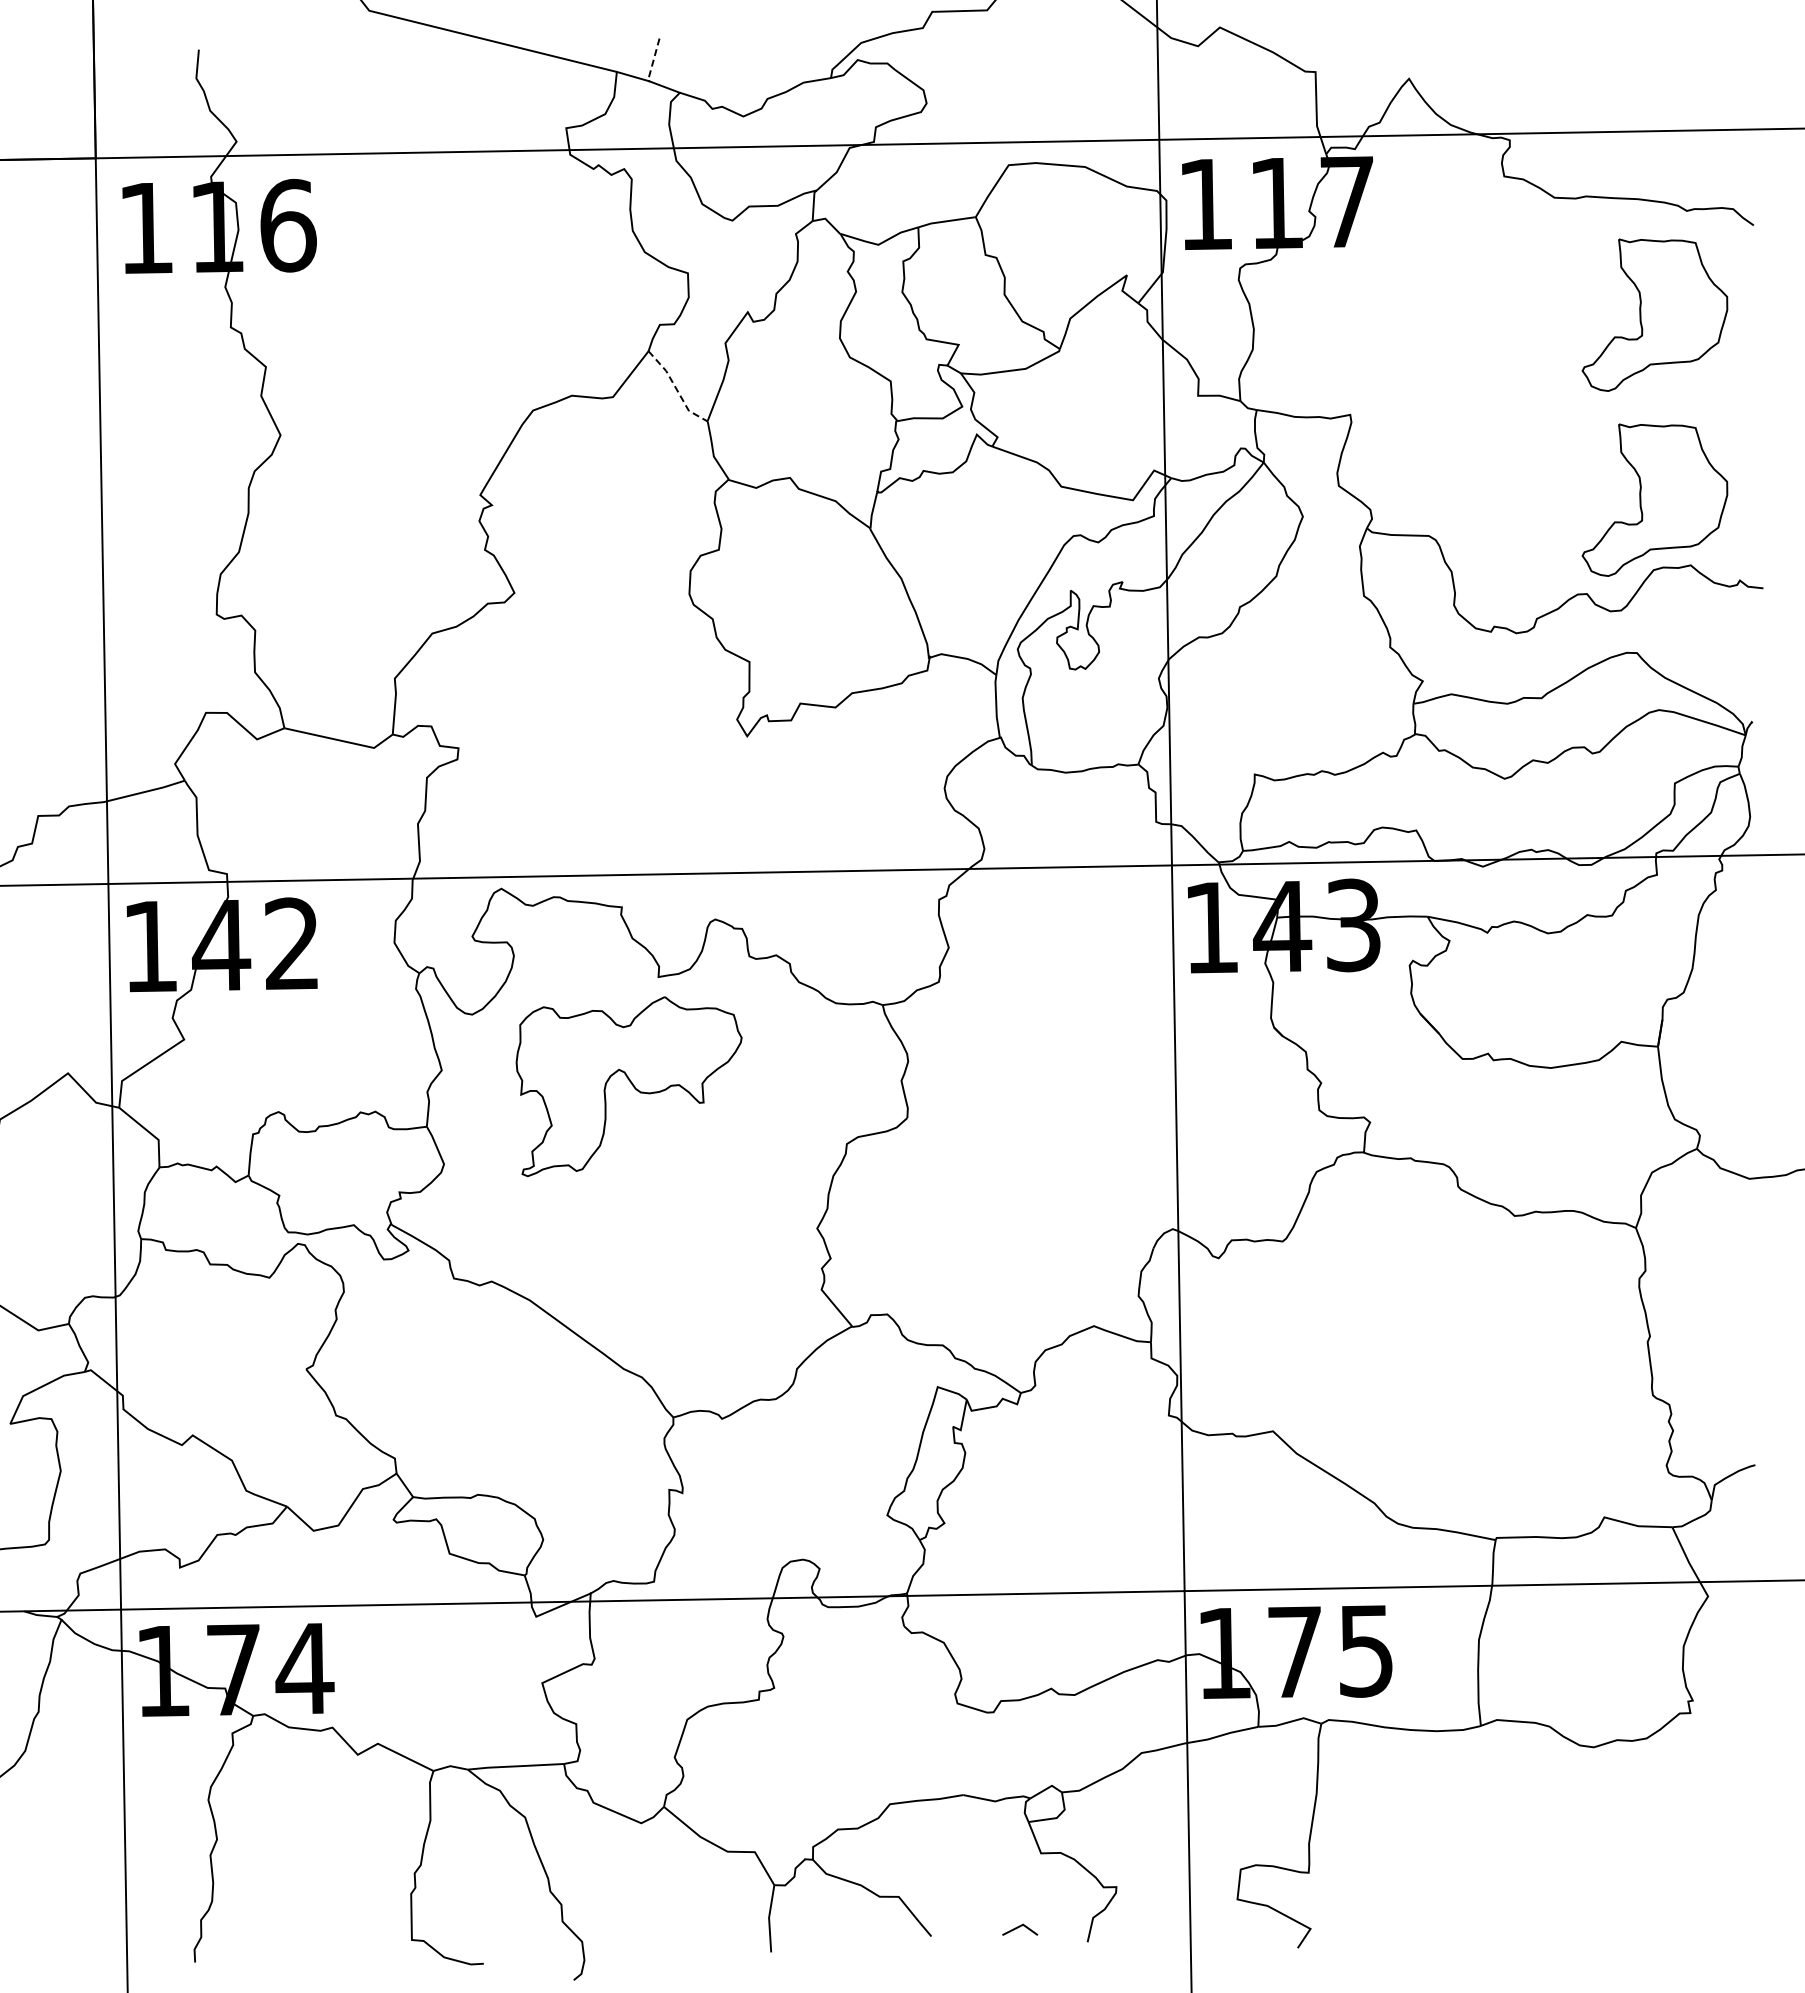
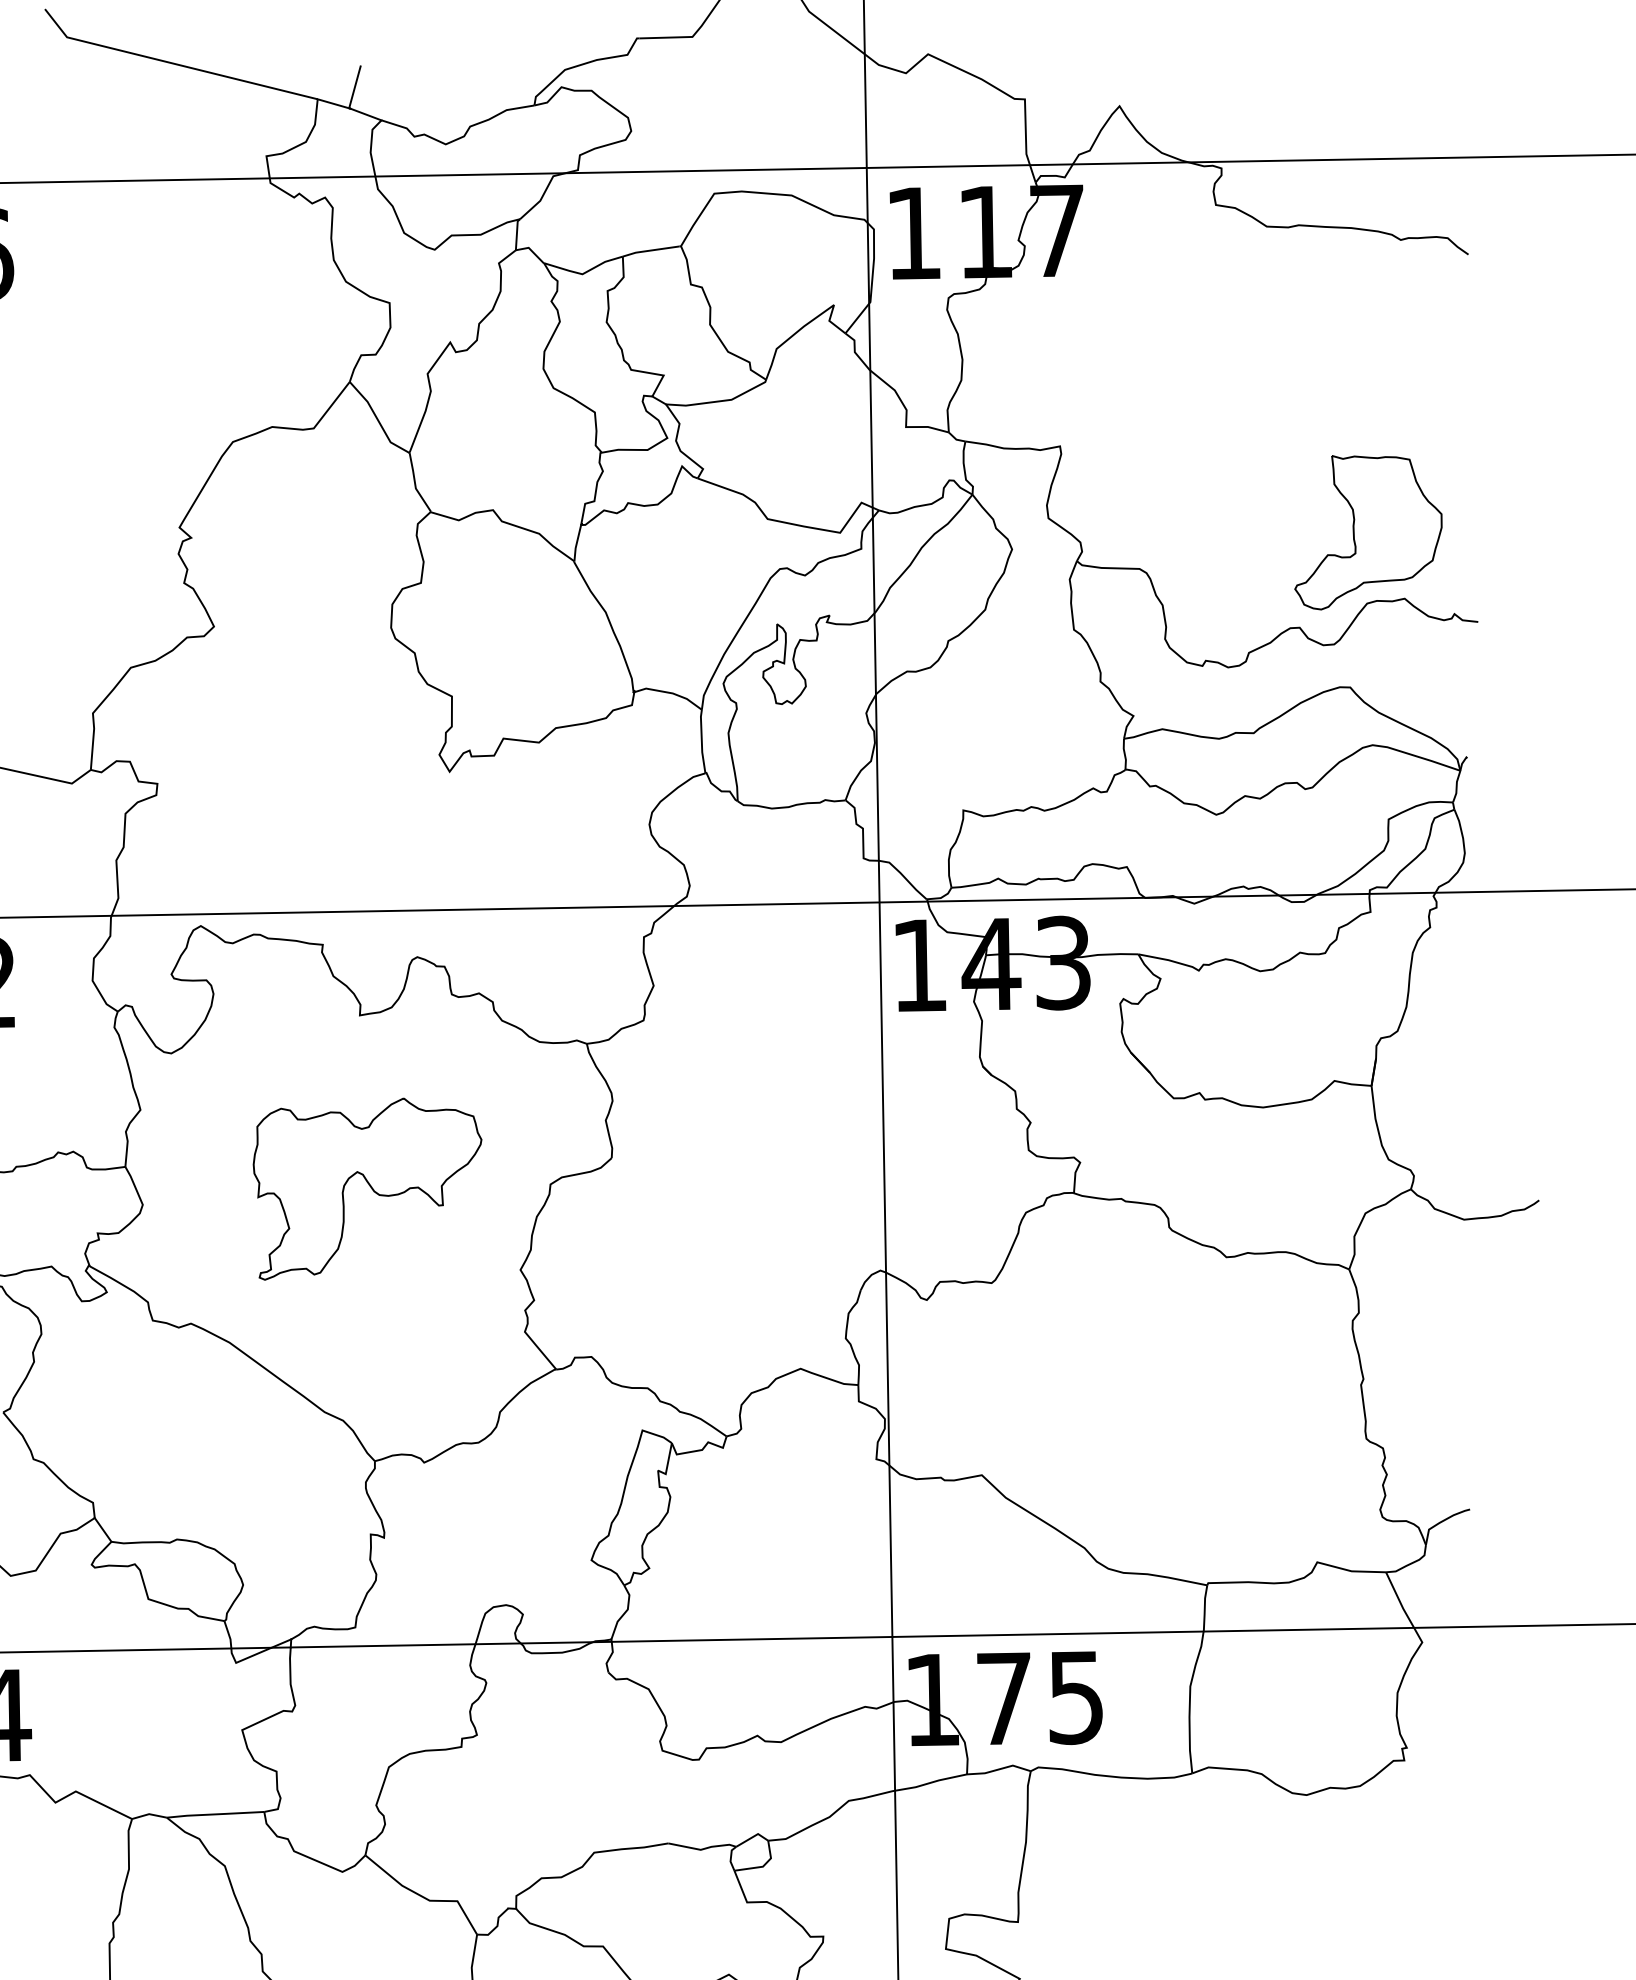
line: (653, 61) -> (354, 88), dashed -> solid
part: (1654, 314) -> (1367, 344), removed
line: (676, 388) -> (378, 419), dashed -> solid
part: (628, 1086) -> (366, 1188), moved

